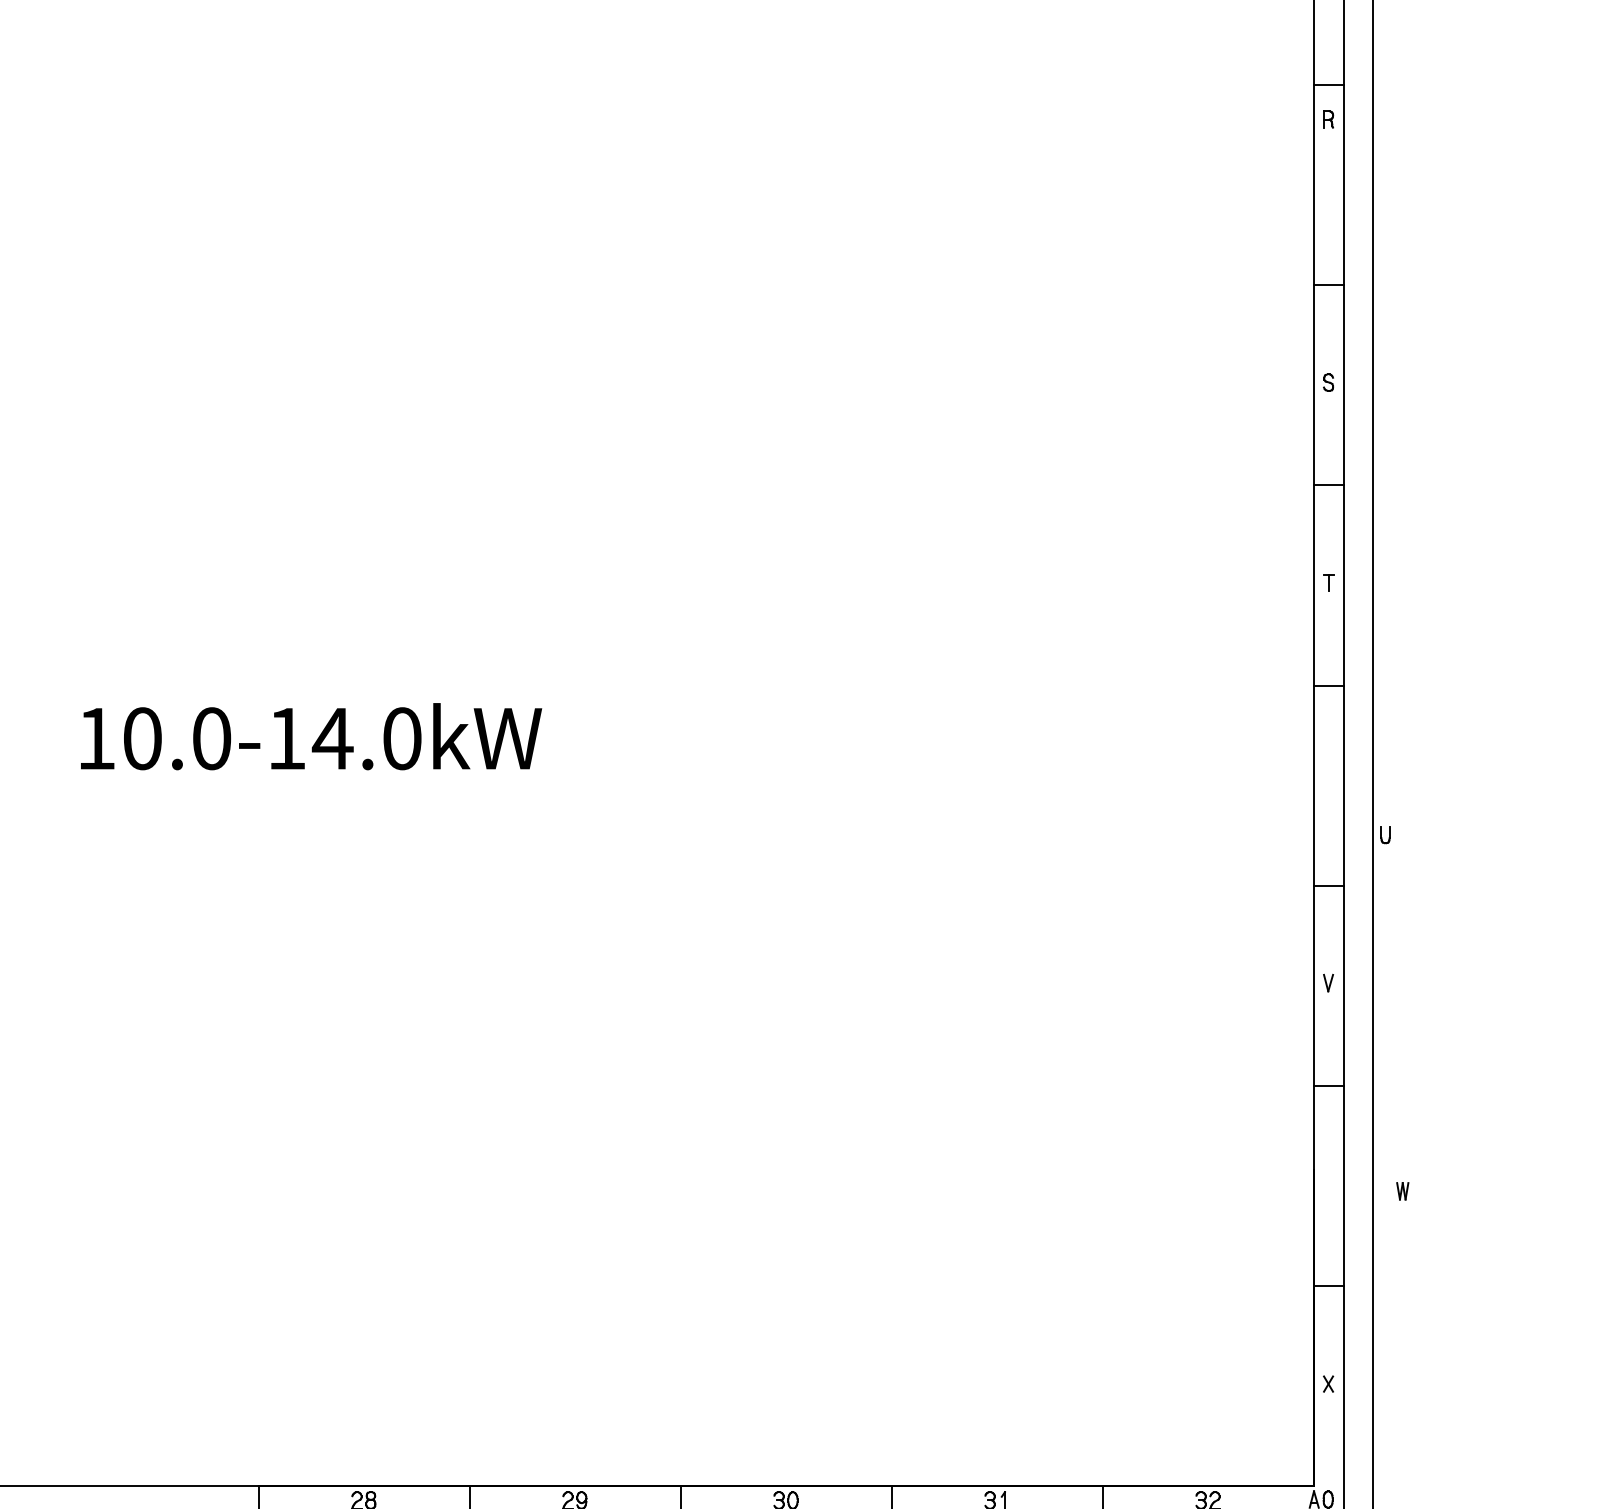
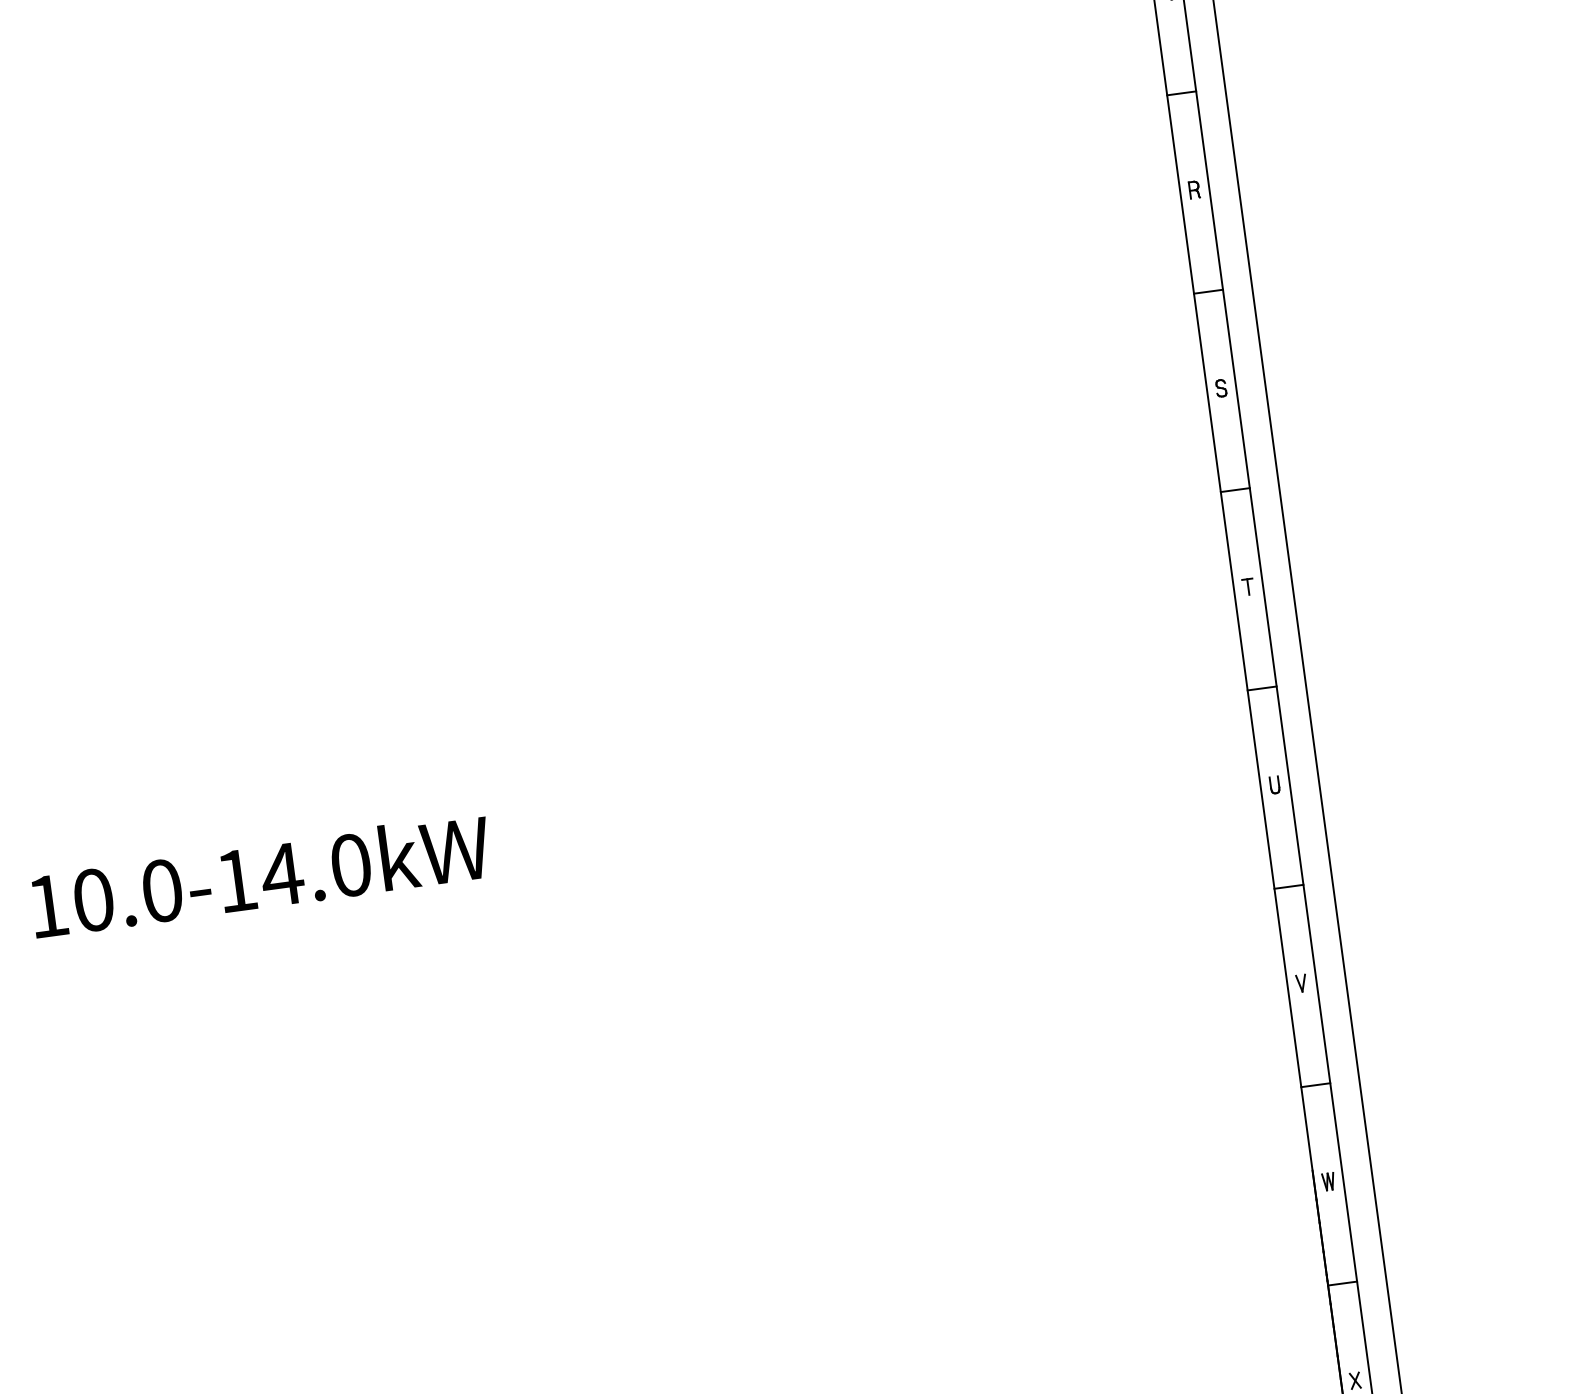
part: (1328, 119) -> (1194, 190), moved
part: (1385, 835) -> (1274, 785), moved
part: (1402, 1191) -> (1328, 1182), moved

